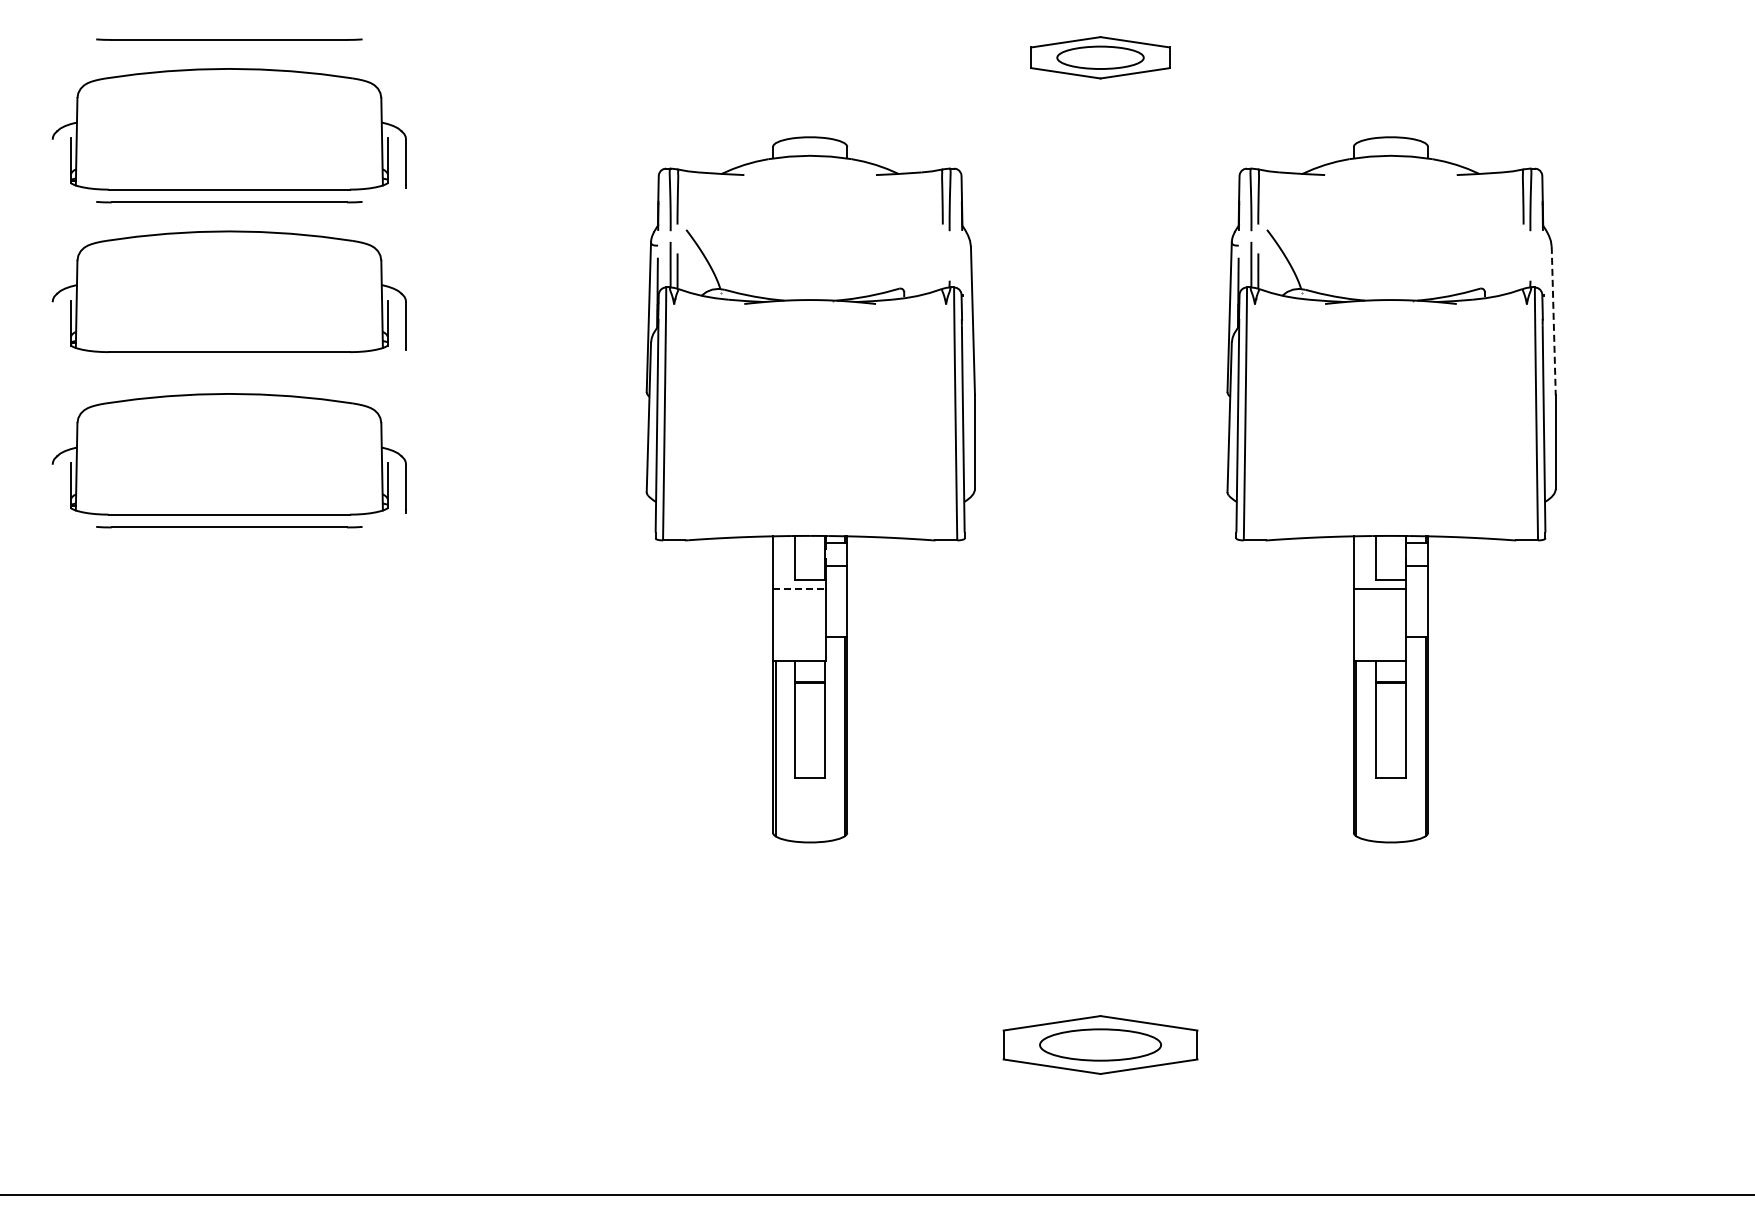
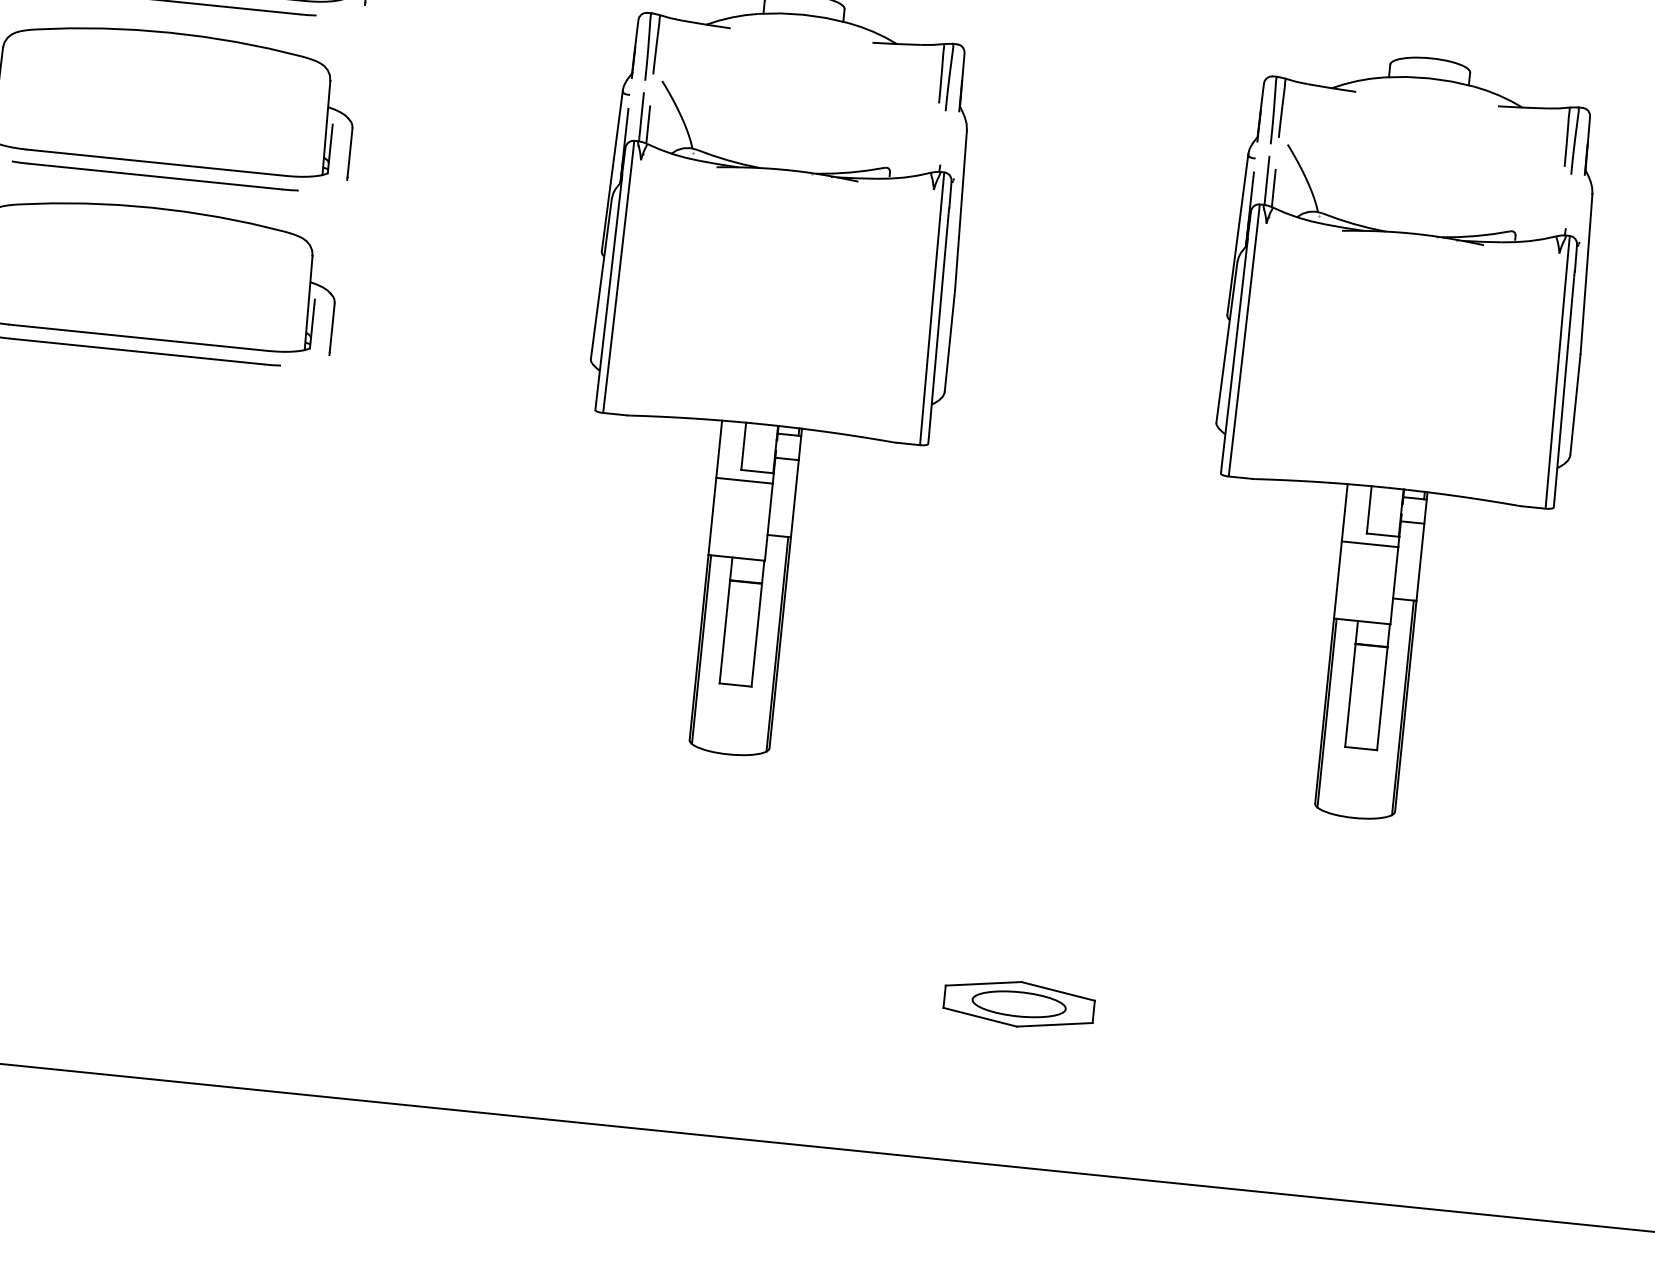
line: (1553, 321) -> (1586, 274), dashed -> solid
line: (229, 364) -> (155, 176), added
line: (799, 589) -> (744, 480), dashed -> solid
part: (1100, 1044) -> (1019, 1003), size x0.71

